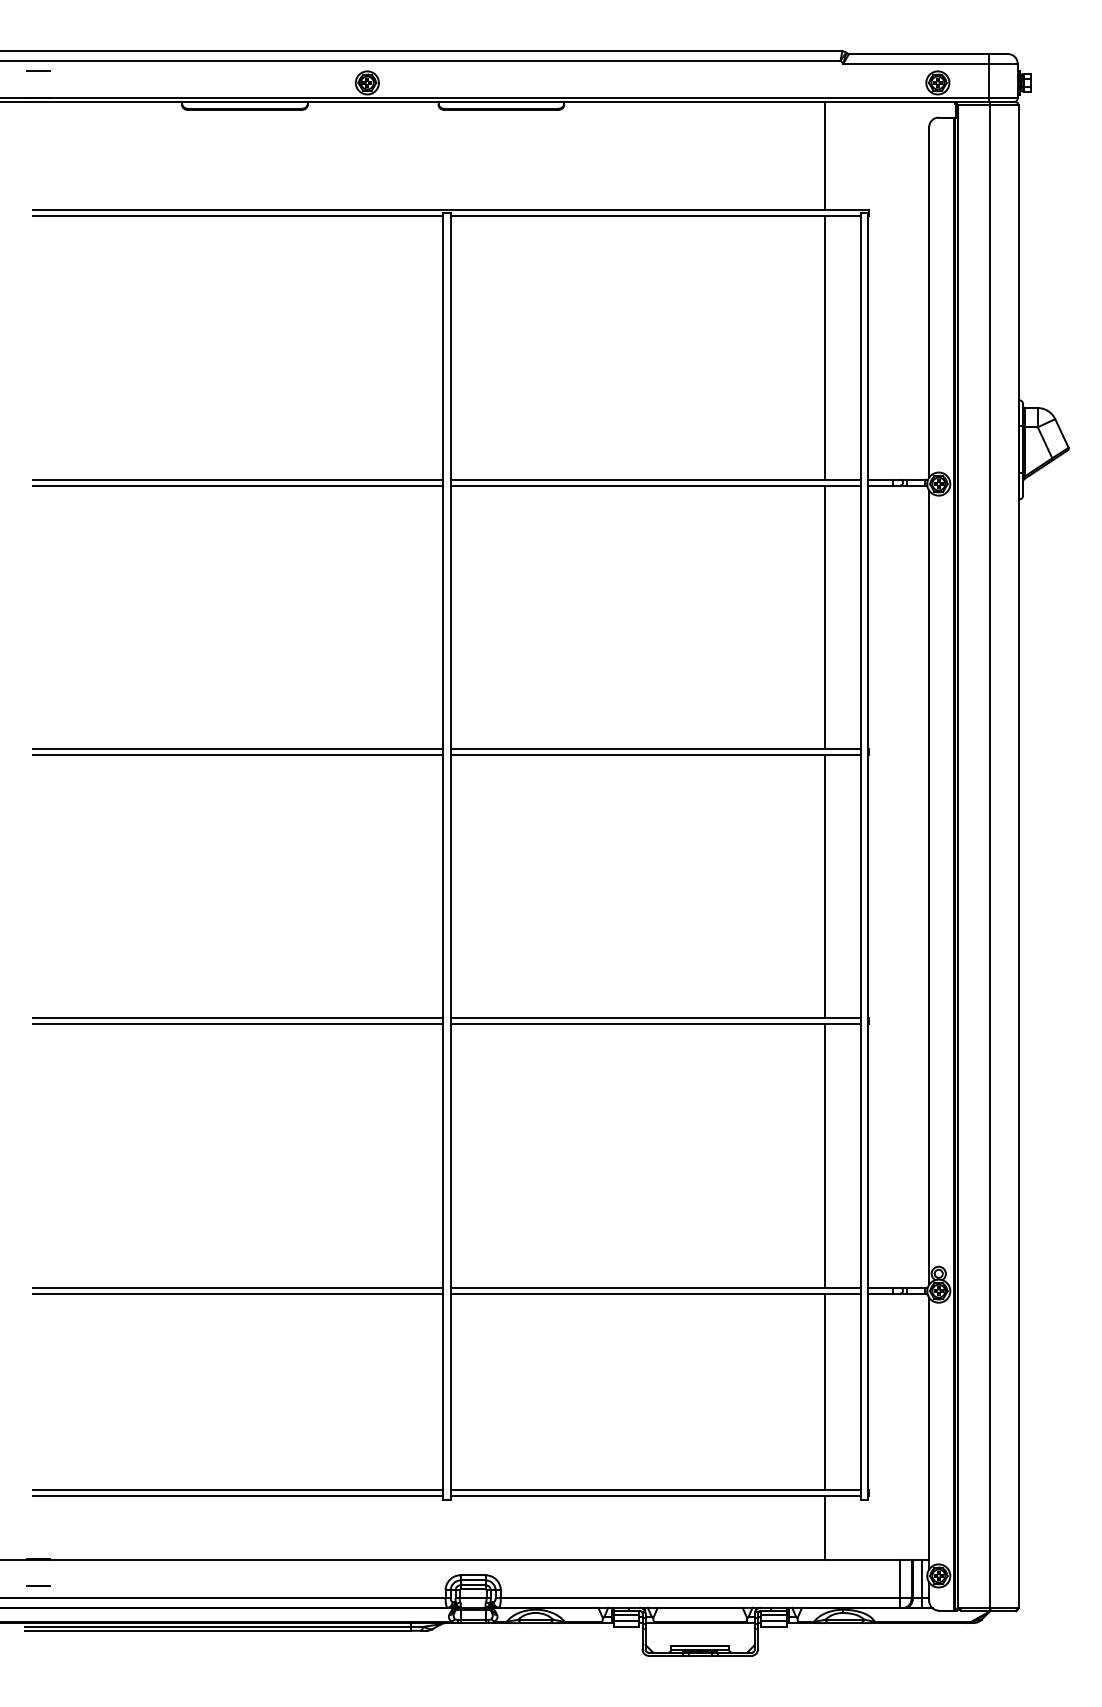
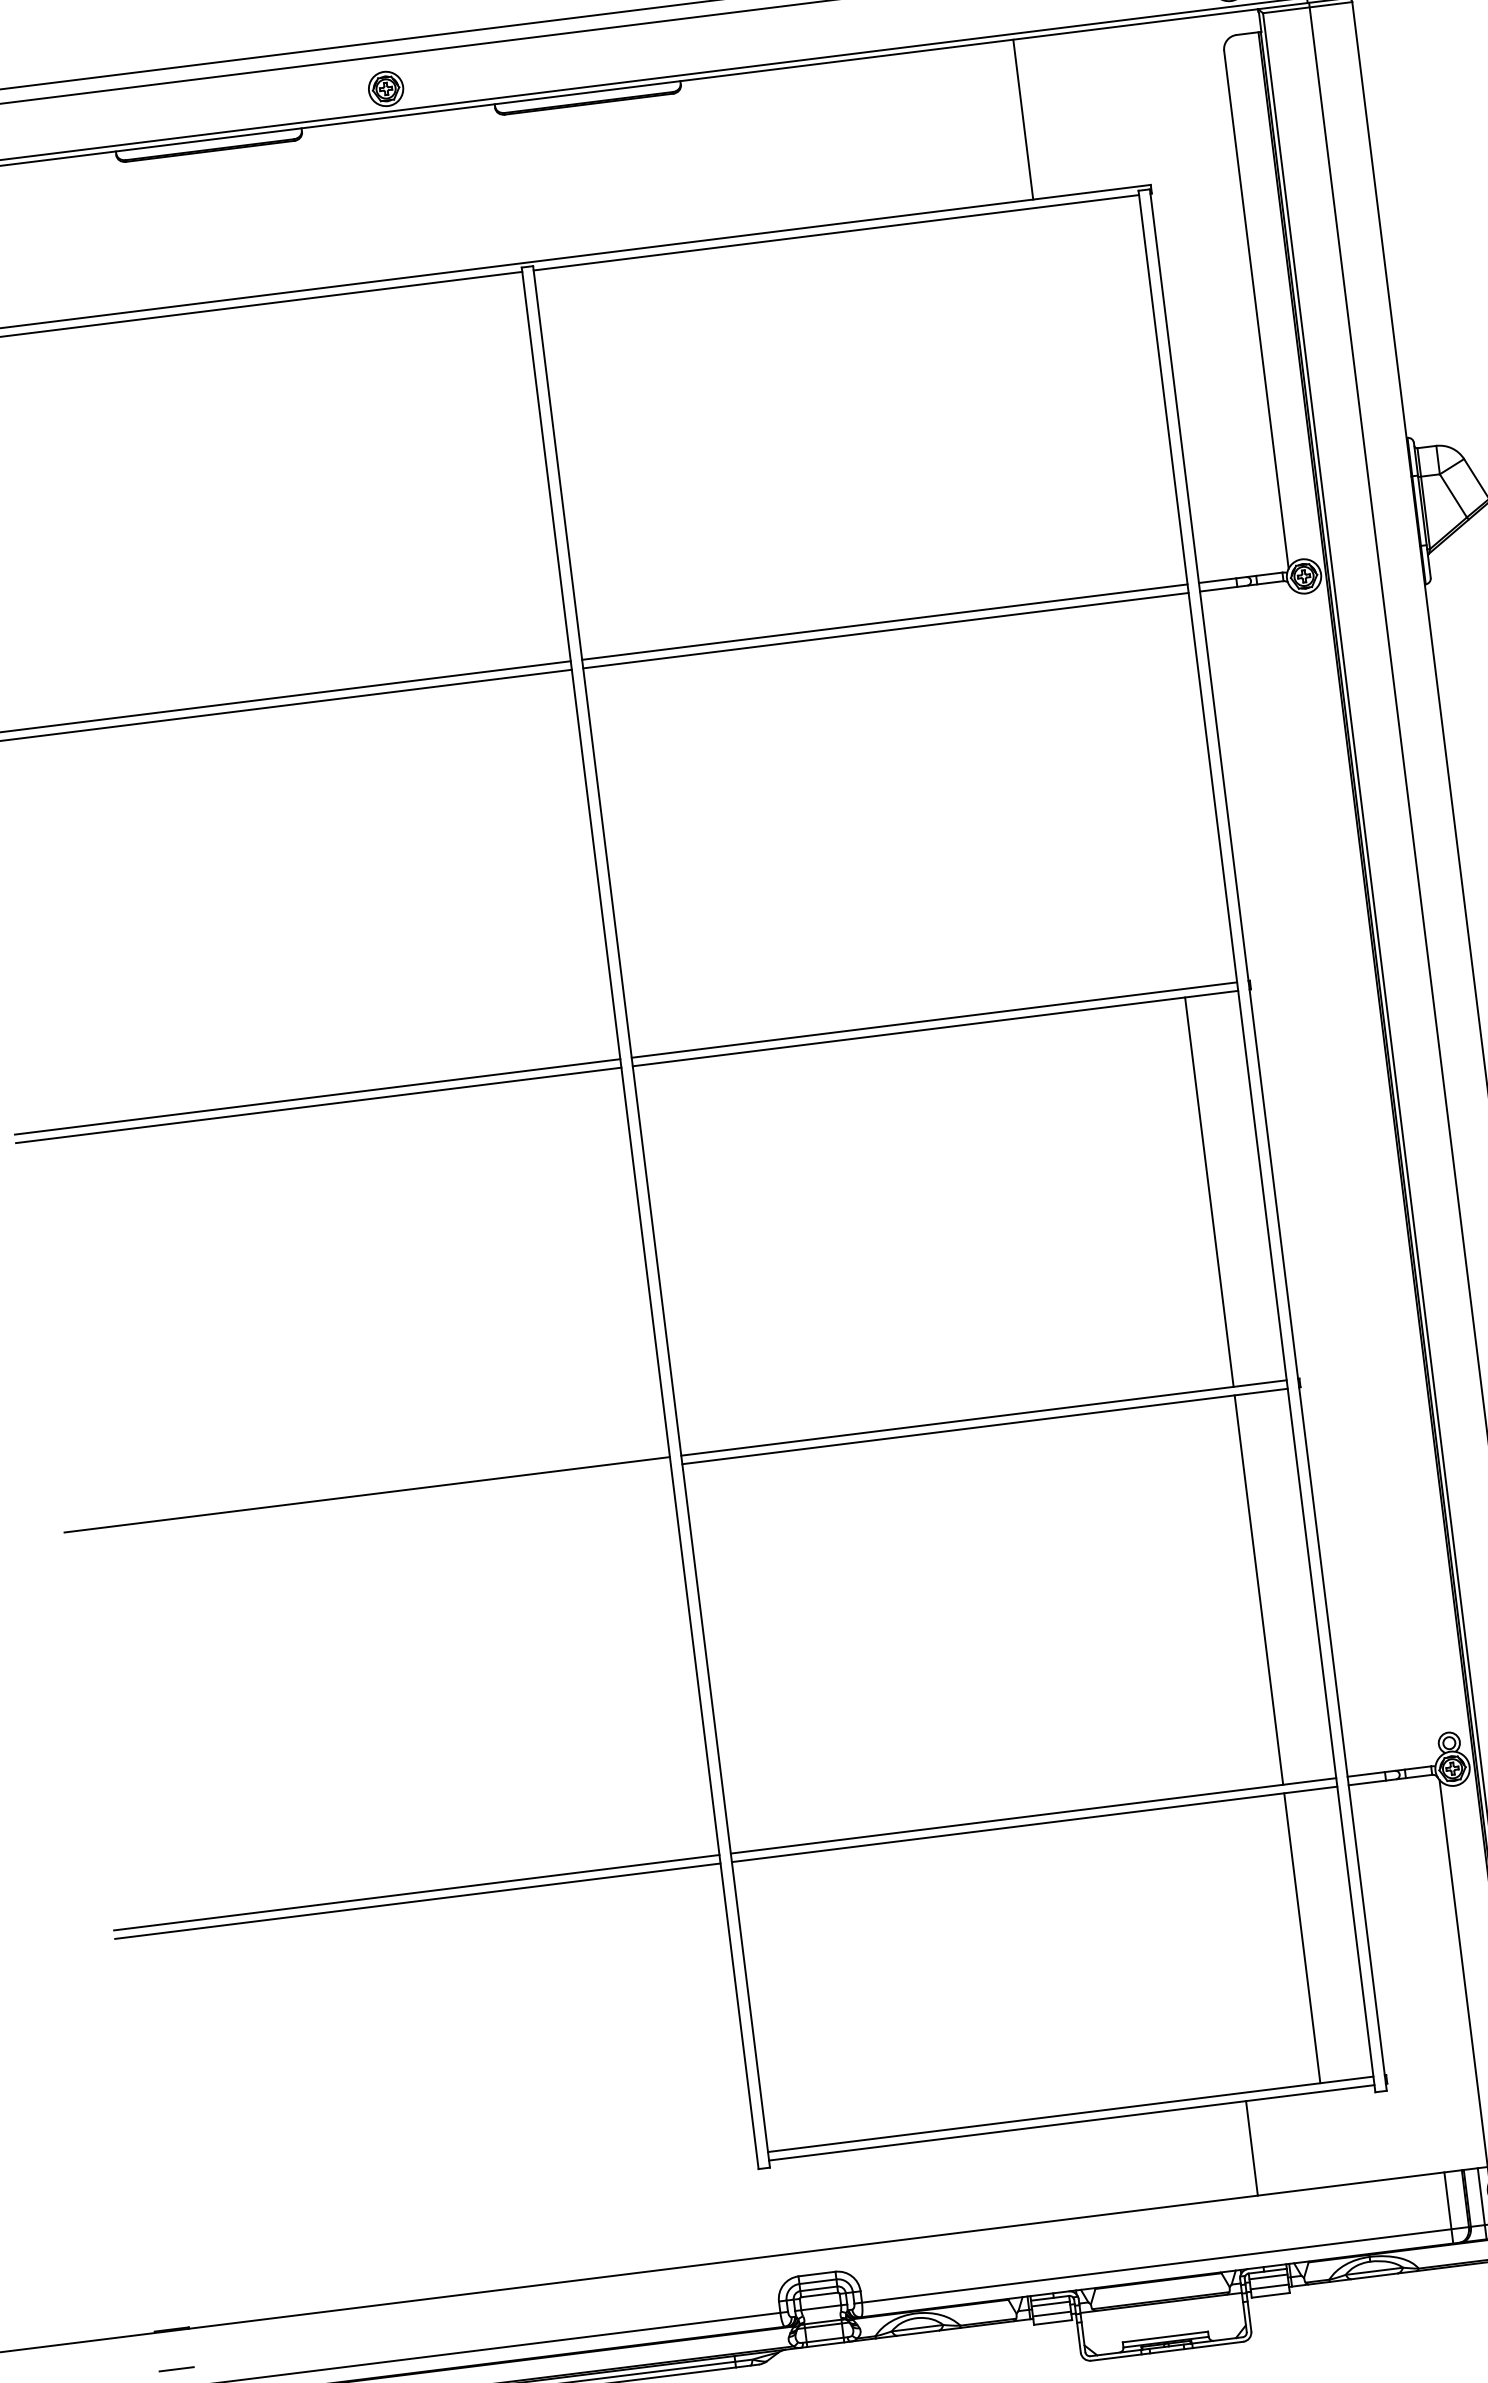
line: (824, 156) -> (1023, 119), moved
line: (824, 347) -> (1110, 395), removed
line: (824, 617) -> (1159, 794), removed
line: (929, 887) -> (1364, 1174), removed
line: (237, 1024) -> (367, 1503), removed
line: (237, 1489) -> (453, 2190), removed
line: (237, 1495) -> (454, 2199), removed
line: (824, 1527) -> (1251, 2148), moved

